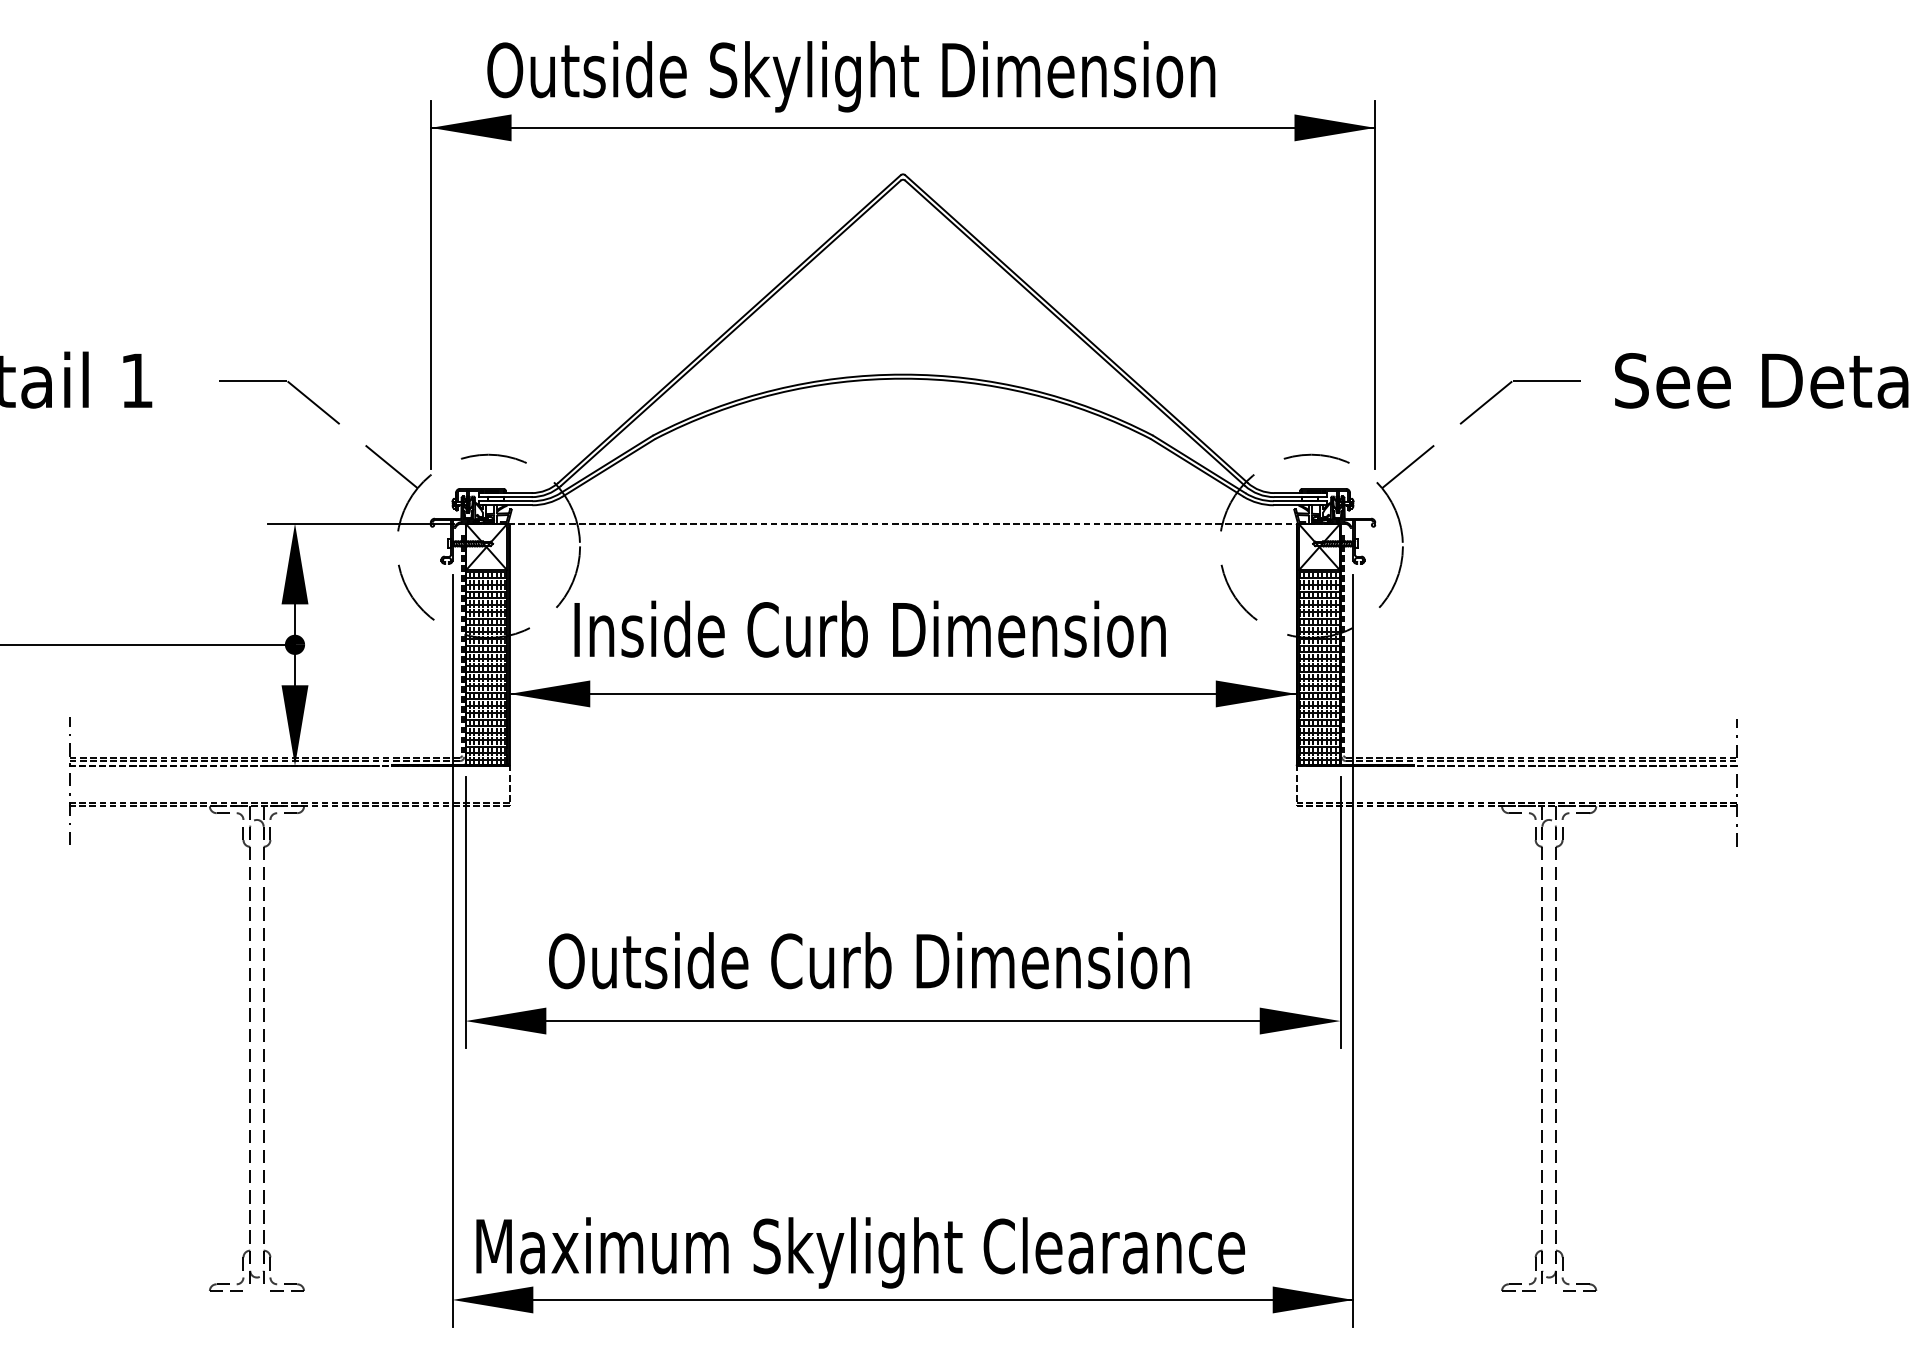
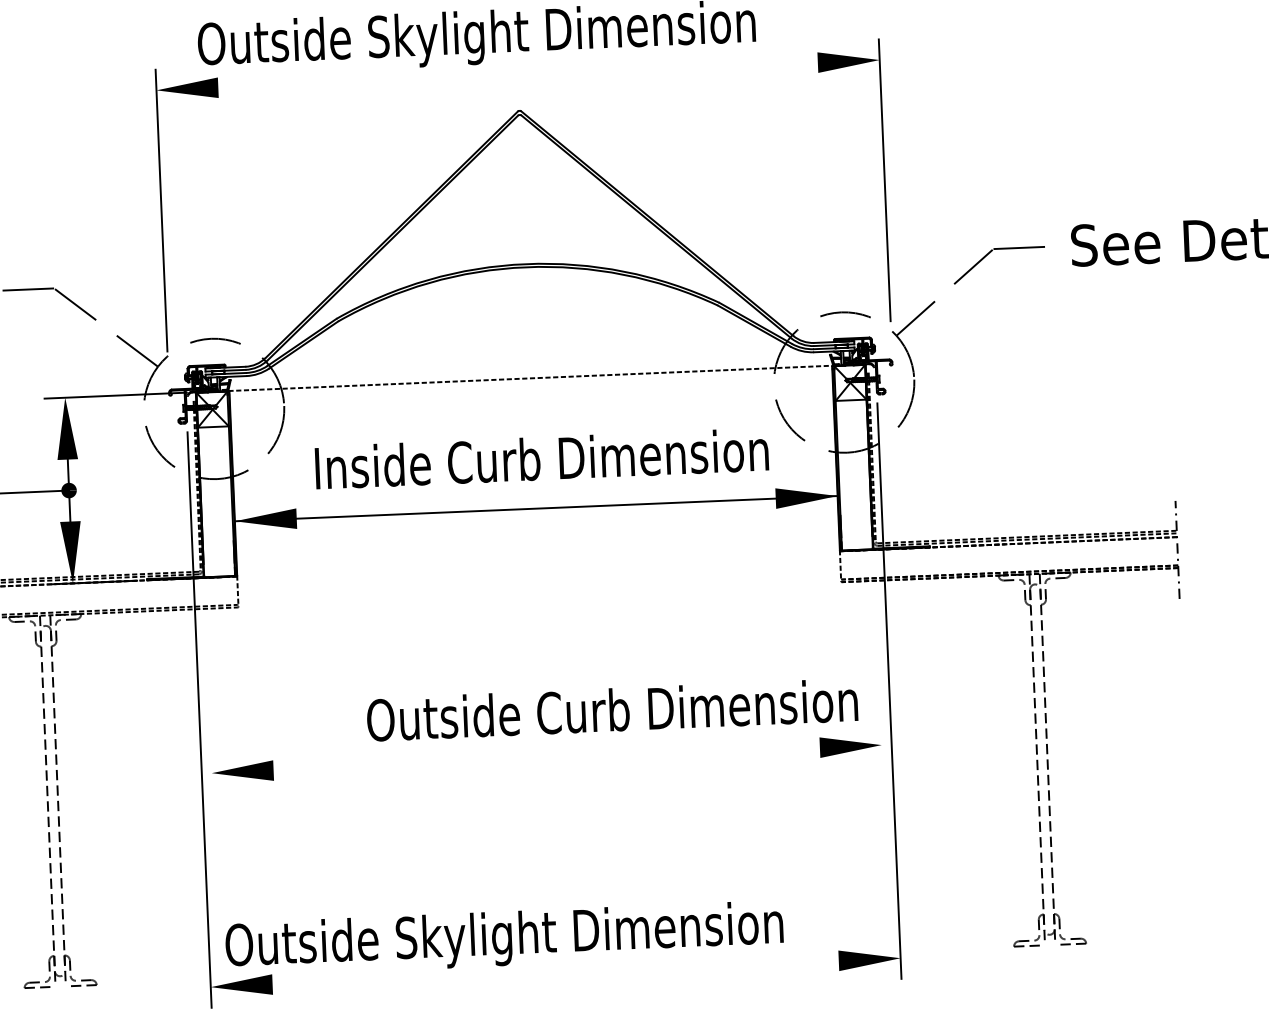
line: (902, 127) -> (517, 74), removed
text: (869, 628) -> (541, 458), moved
hatch: (486, 667) -> (216, 501), removed
hatch: (1319, 667) -> (854, 475), removed
line: (465, 912) -> (208, 690), removed
line: (1340, 912) -> (878, 661), removed
text: (869, 960) -> (612, 709), moved
line: (902, 1021) -> (546, 759), removed
text: (859, 1252) -> (520, 937), Maximum Skylight Clearance -> Outside Skylight Dimension
line: (943, 1299) -> (586, 971), removed

